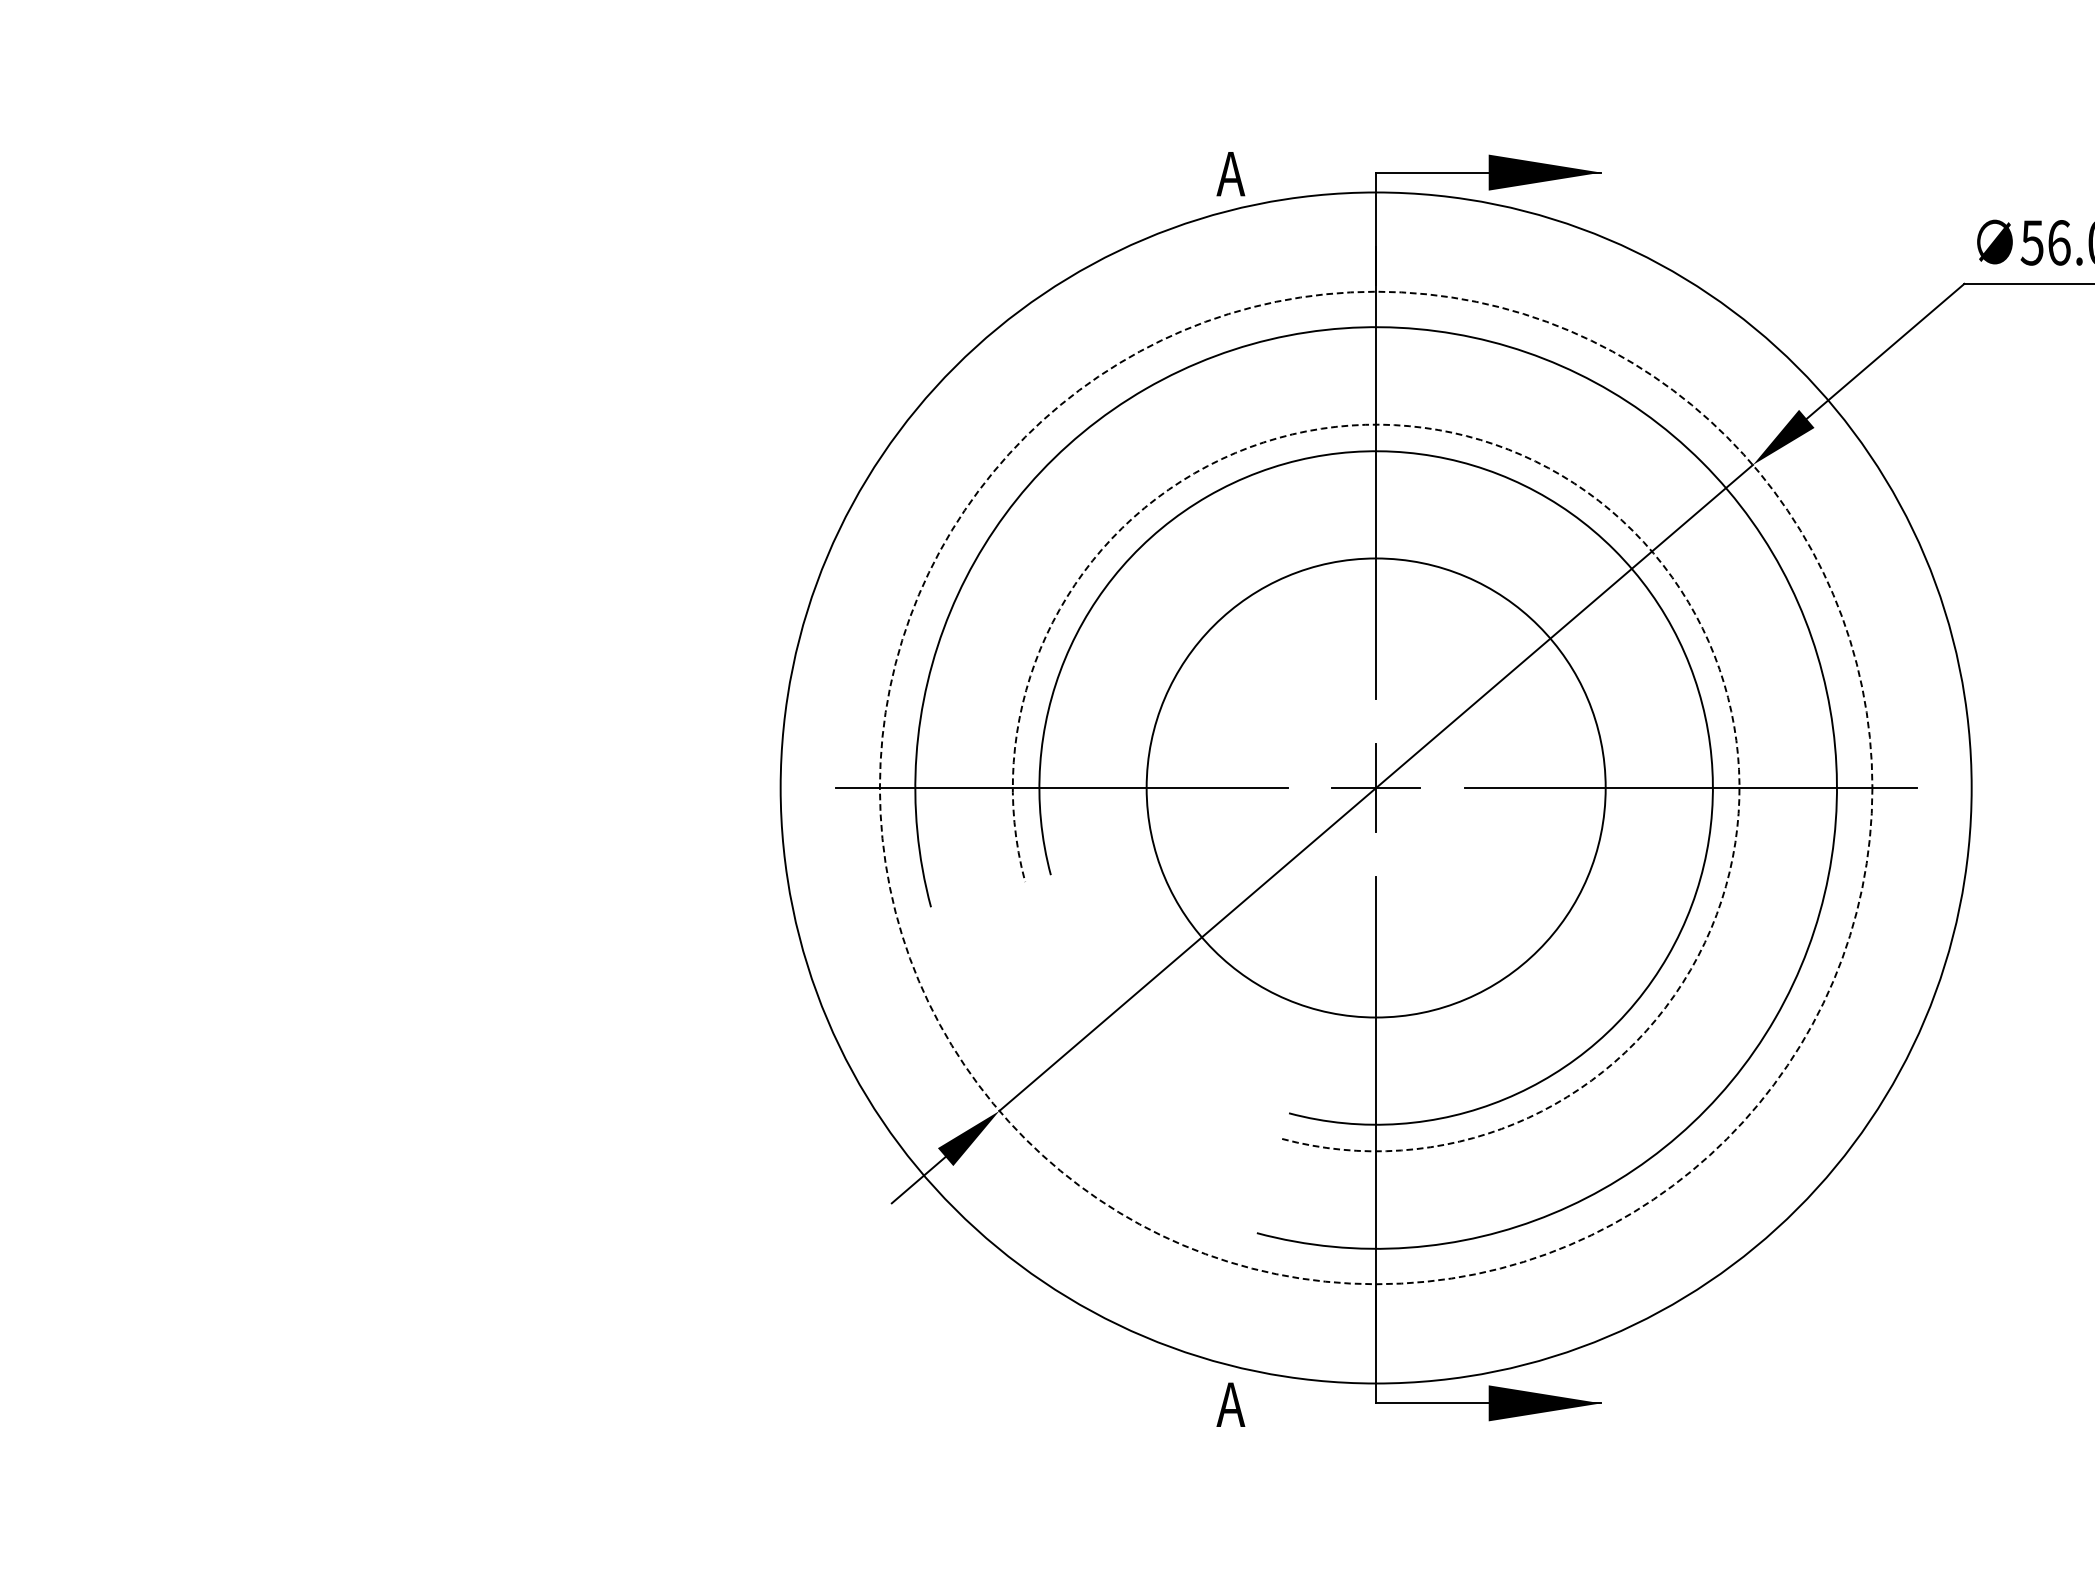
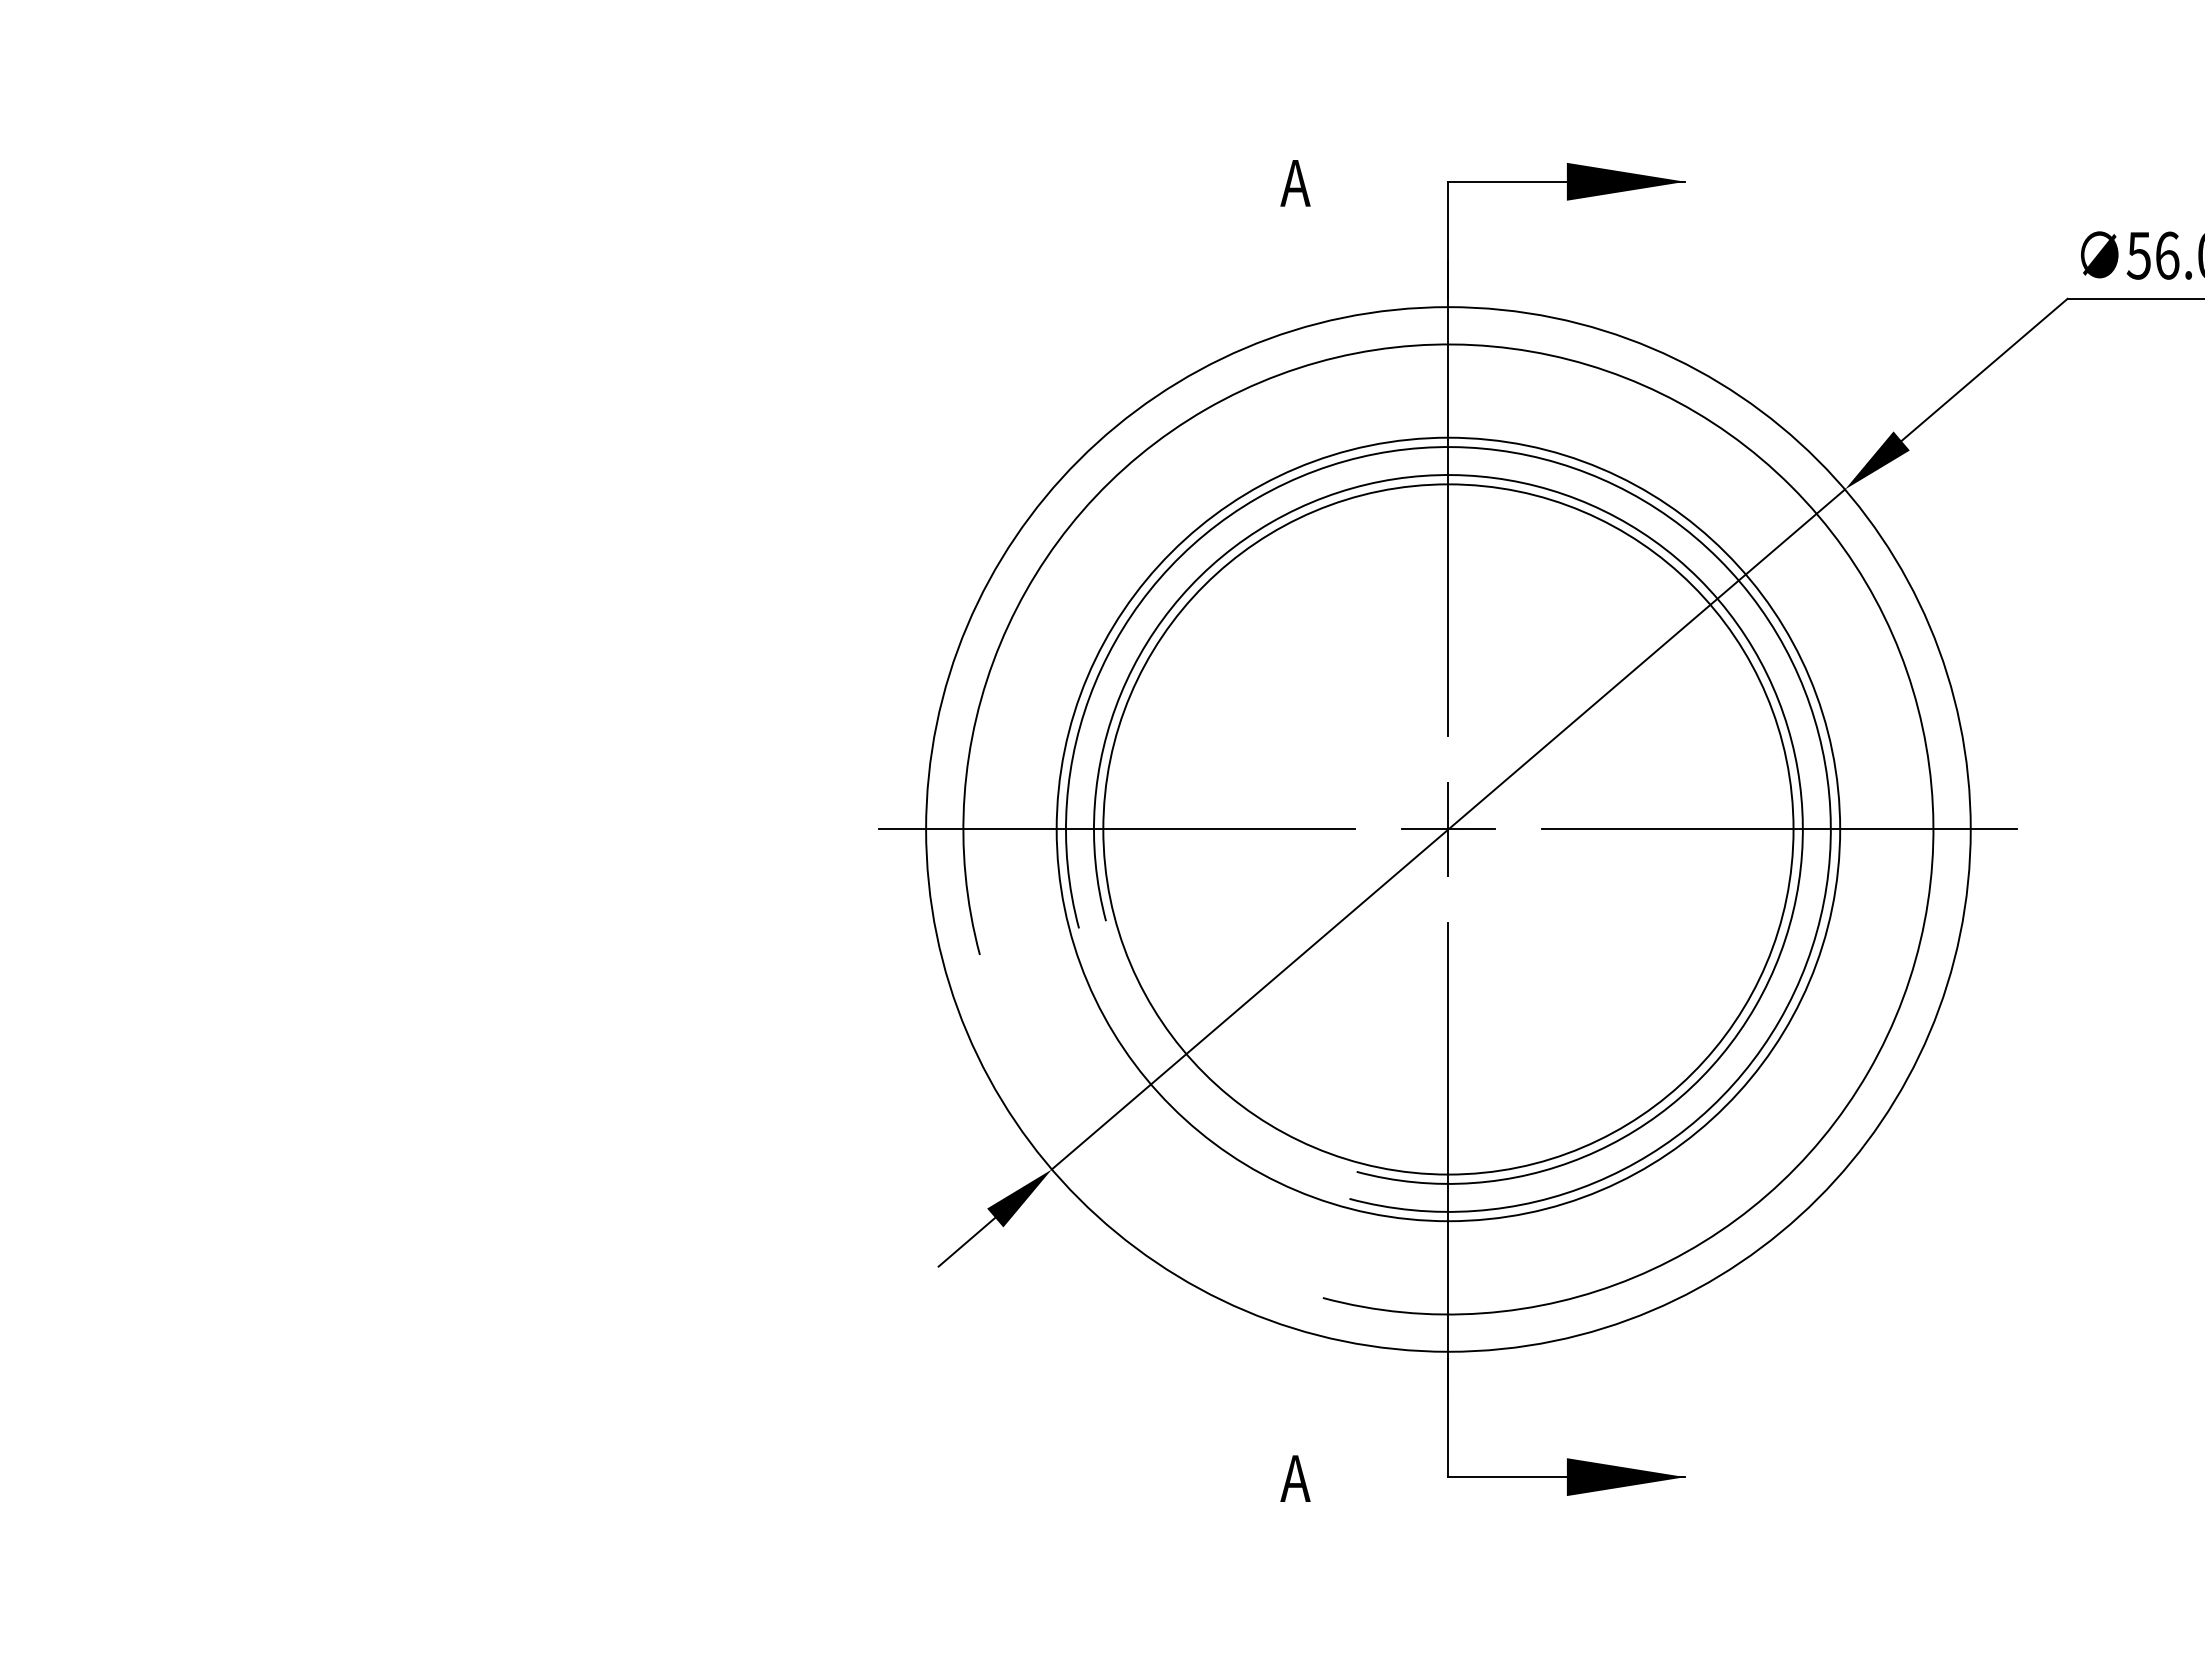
arc: (1632, 531) -> (1718, 559), dashed -> solid
circle: (1376, 788) -> (1448, 829), dashed -> solid
circle: (1376, 788) -> (1448, 829), size x0.62
circle: (1376, 788) -> (1448, 829), size x1.43

